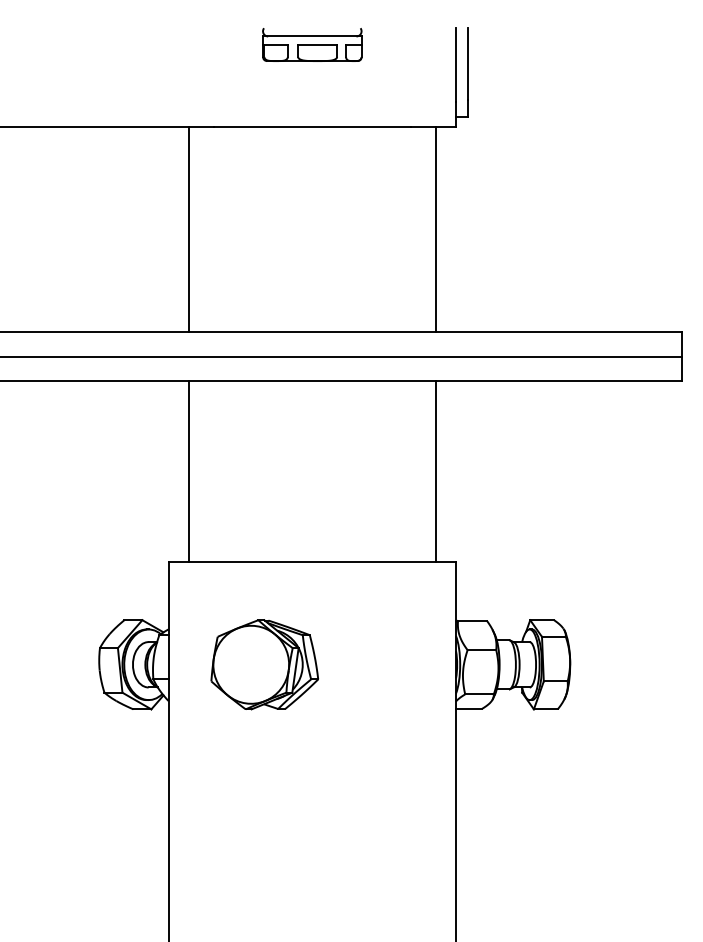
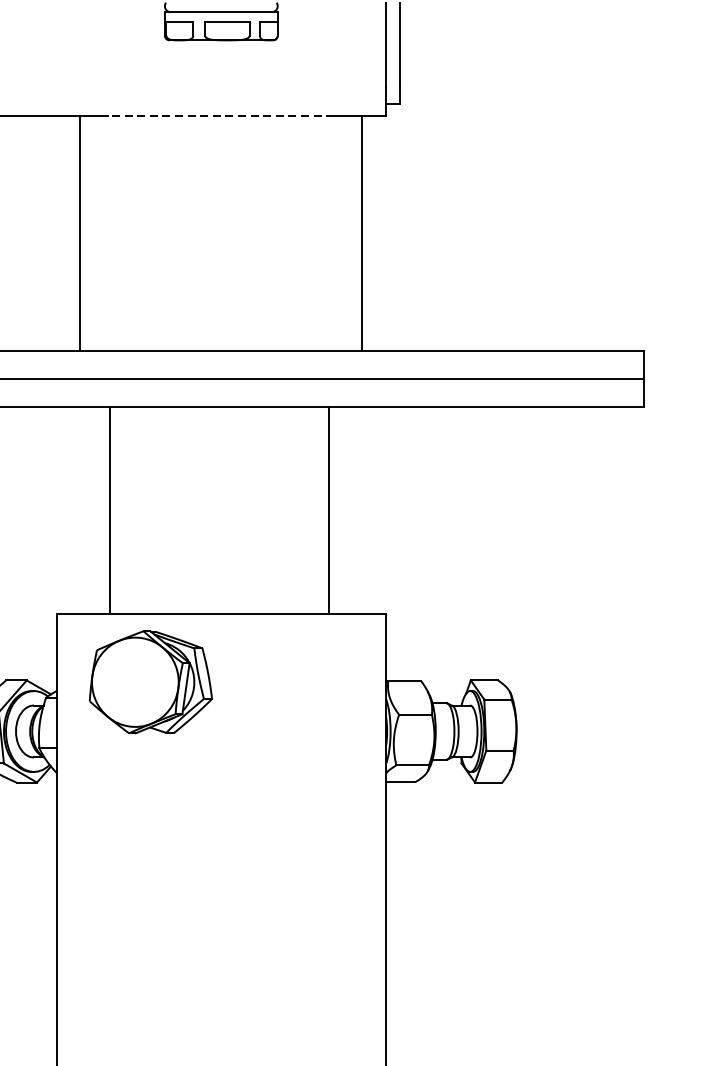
line: (312, 126) -> (221, 115), solid -> dashed
line: (188, 471) -> (110, 510), moved
line: (436, 471) -> (329, 510), moved
part: (264, 664) -> (150, 681), moved

